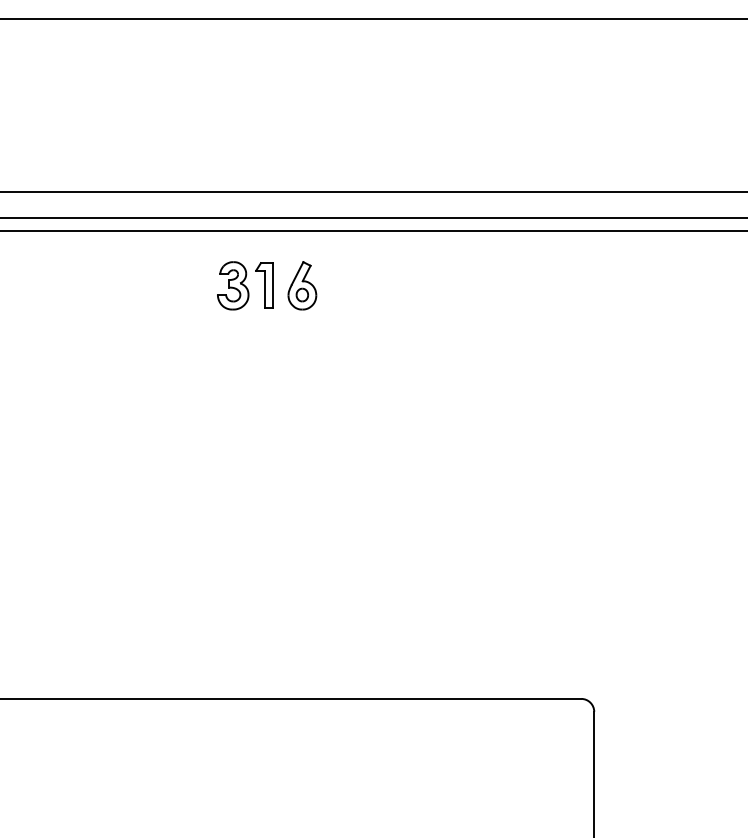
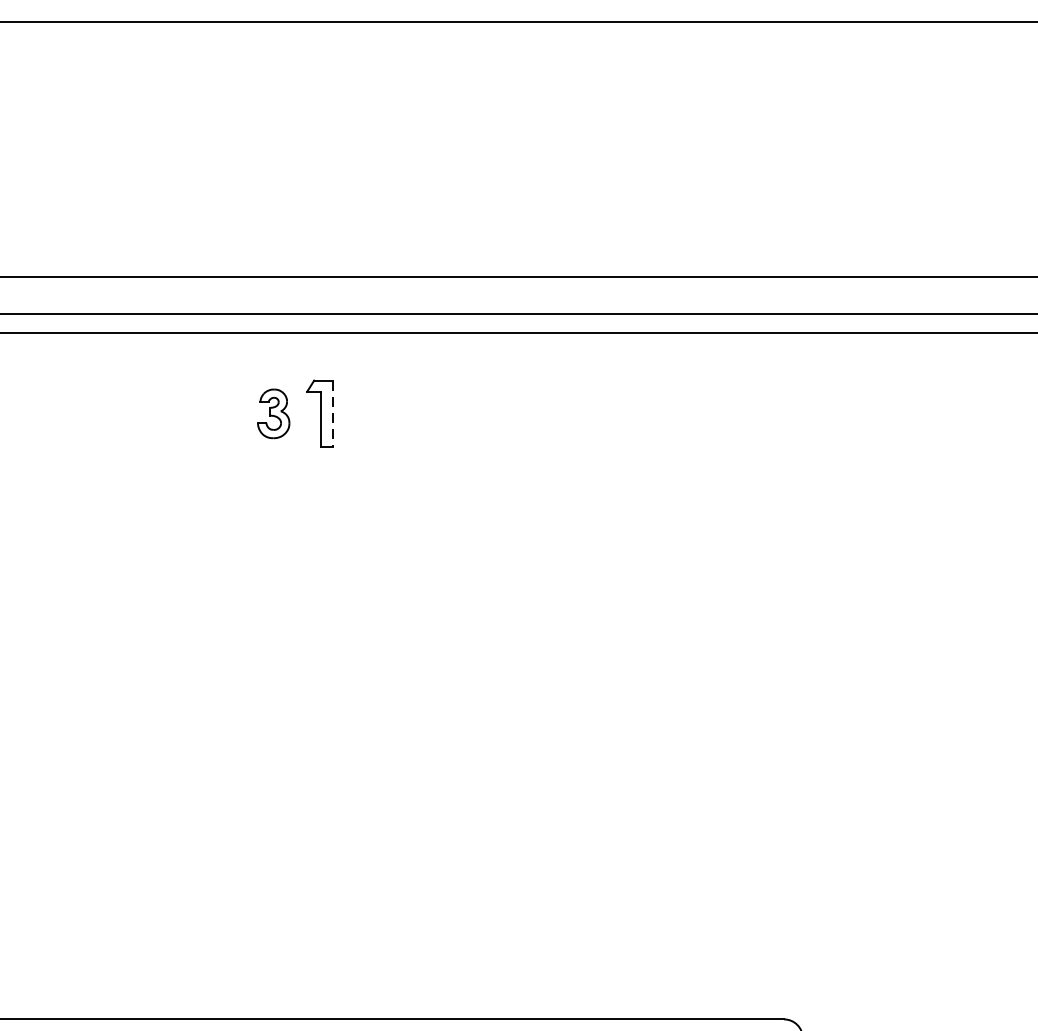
part: (233, 285) -> (274, 413), size x0.7
line: (273, 285) -> (332, 413), solid -> dashed
part: (302, 285) -> (375, 413), removed

